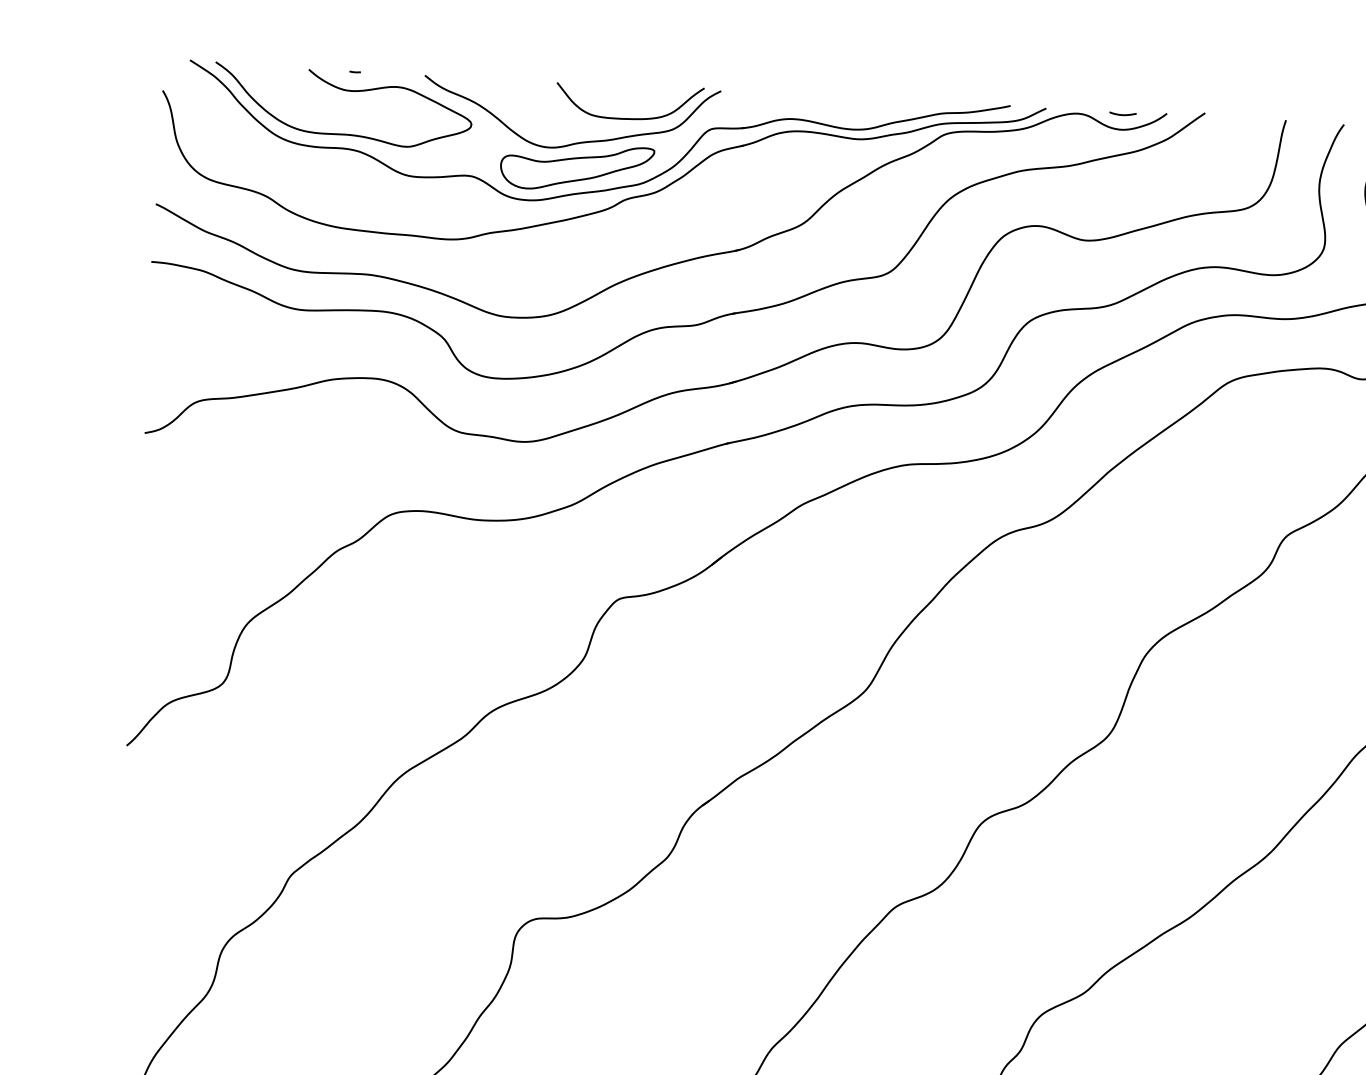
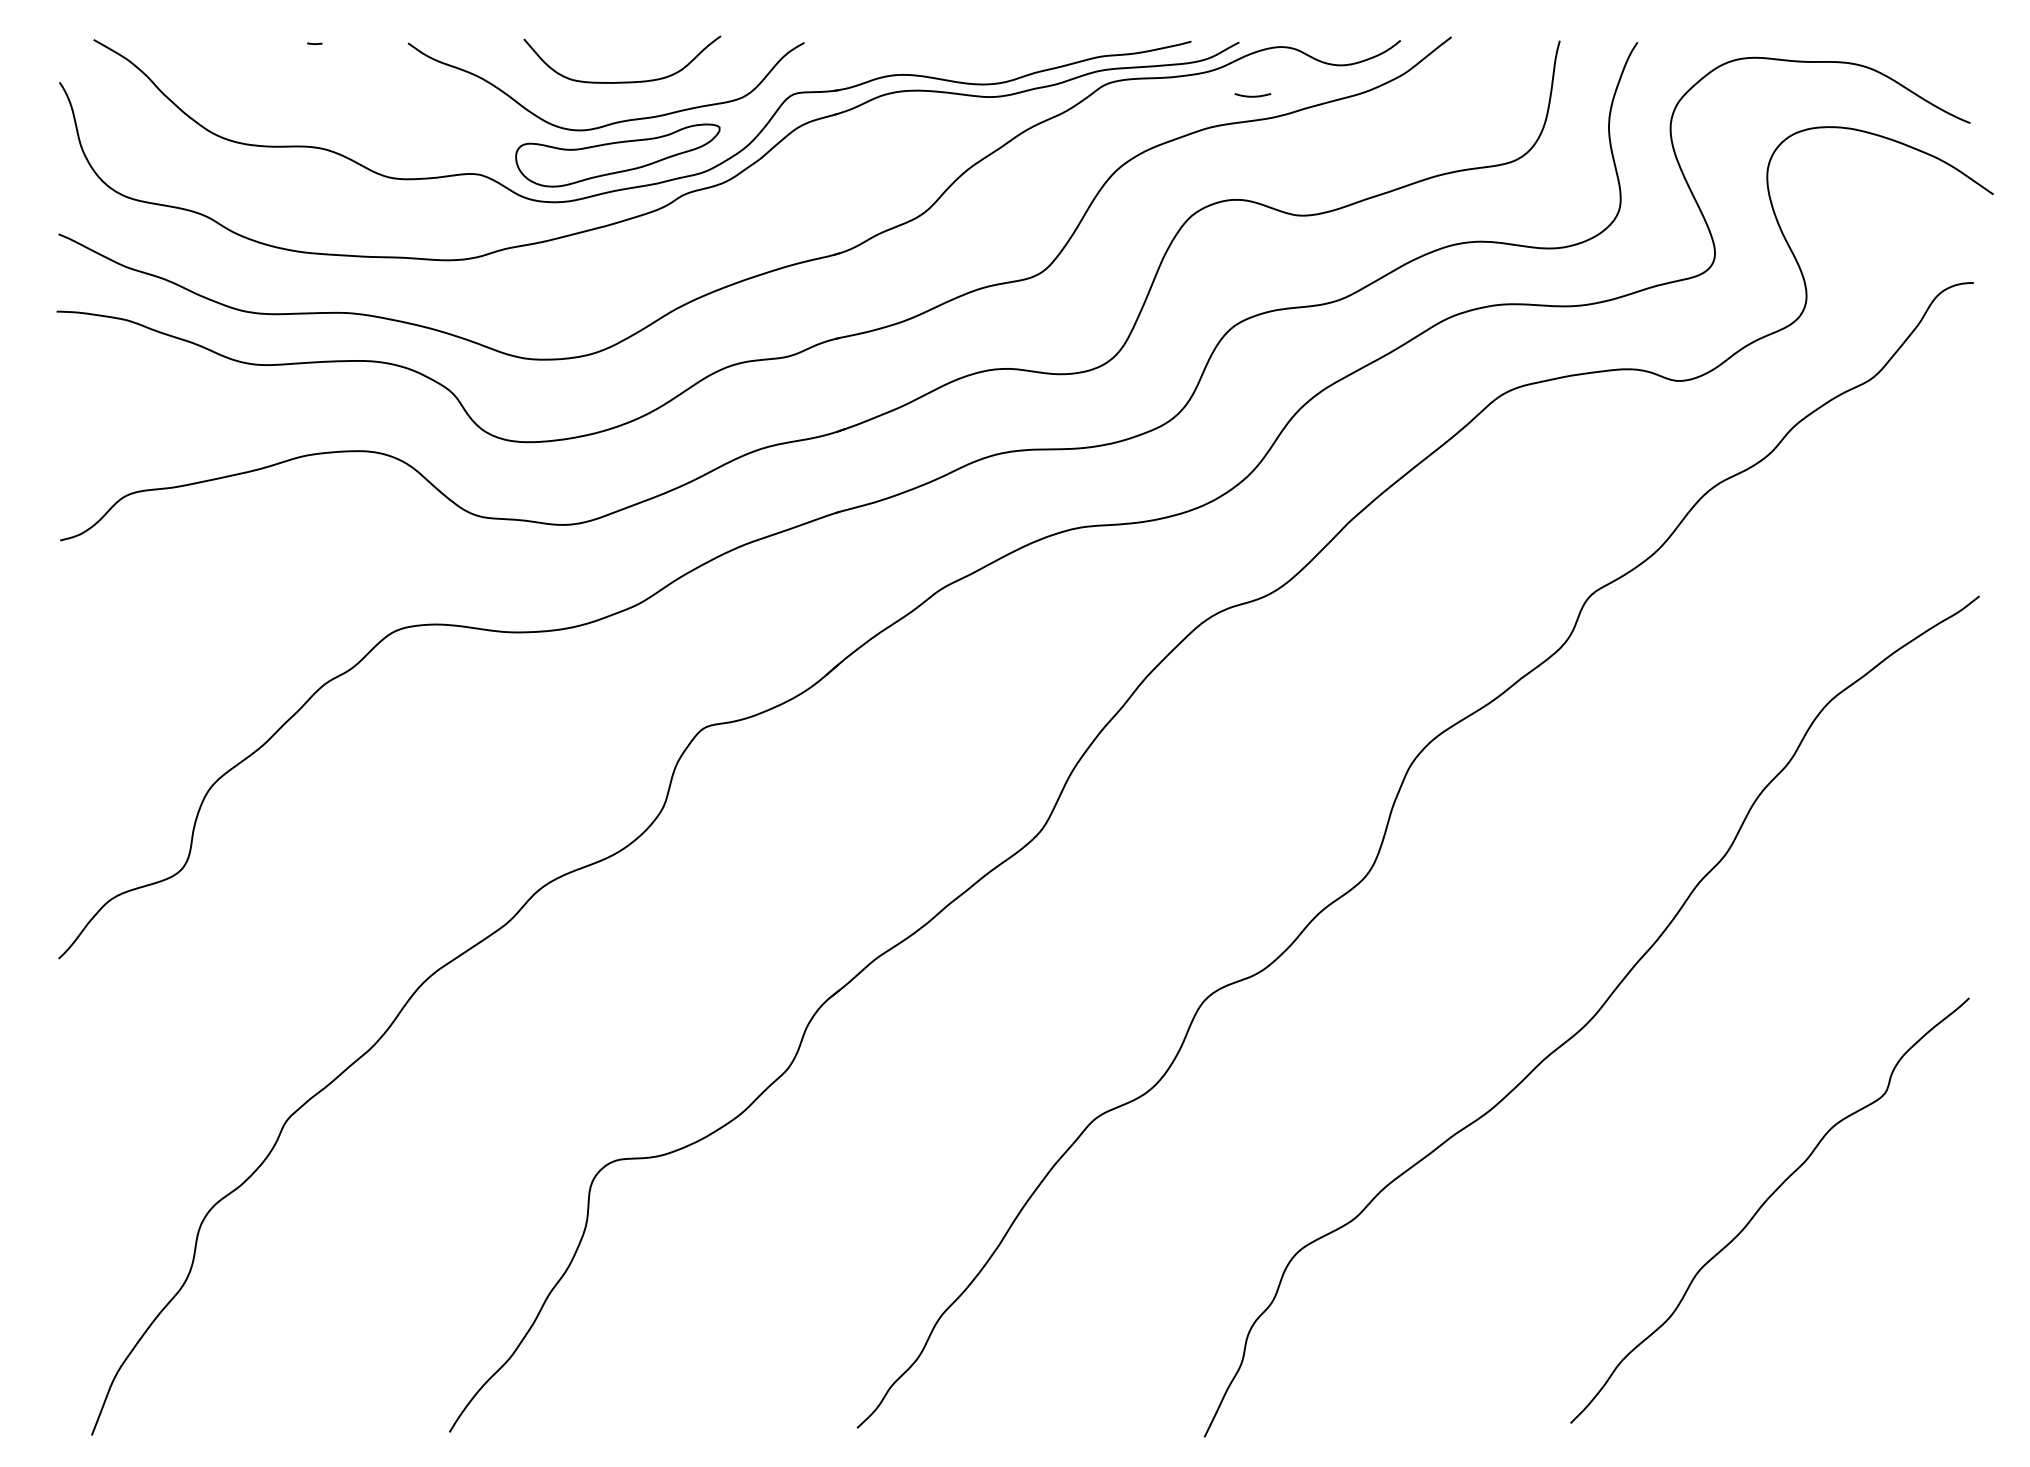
curve: (344, 90) -> (301, 69), removed
curve: (1122, 114) -> (1252, 95), moved
curve: (629, 118) -> (622, 81), moved

